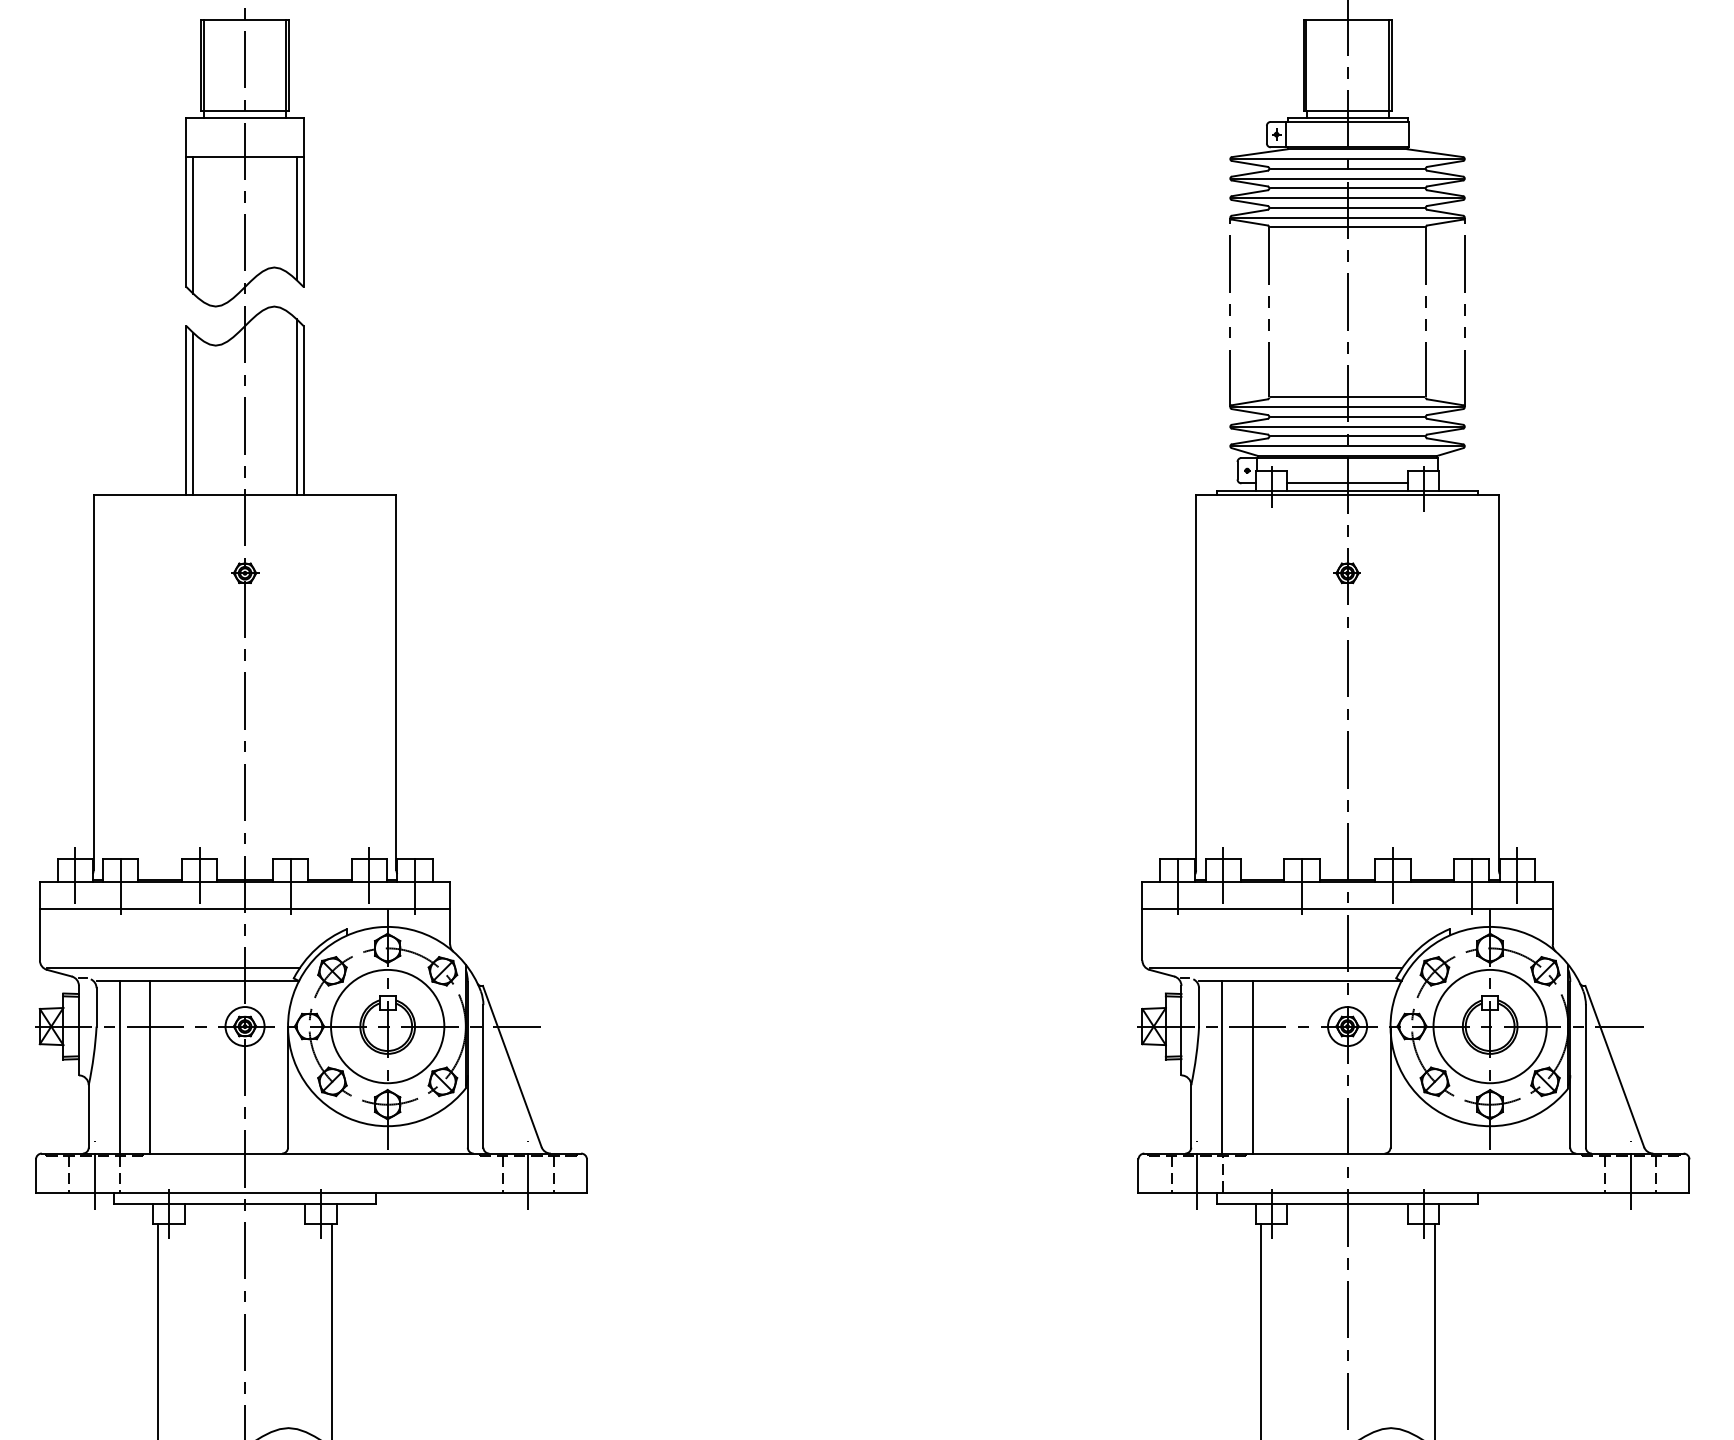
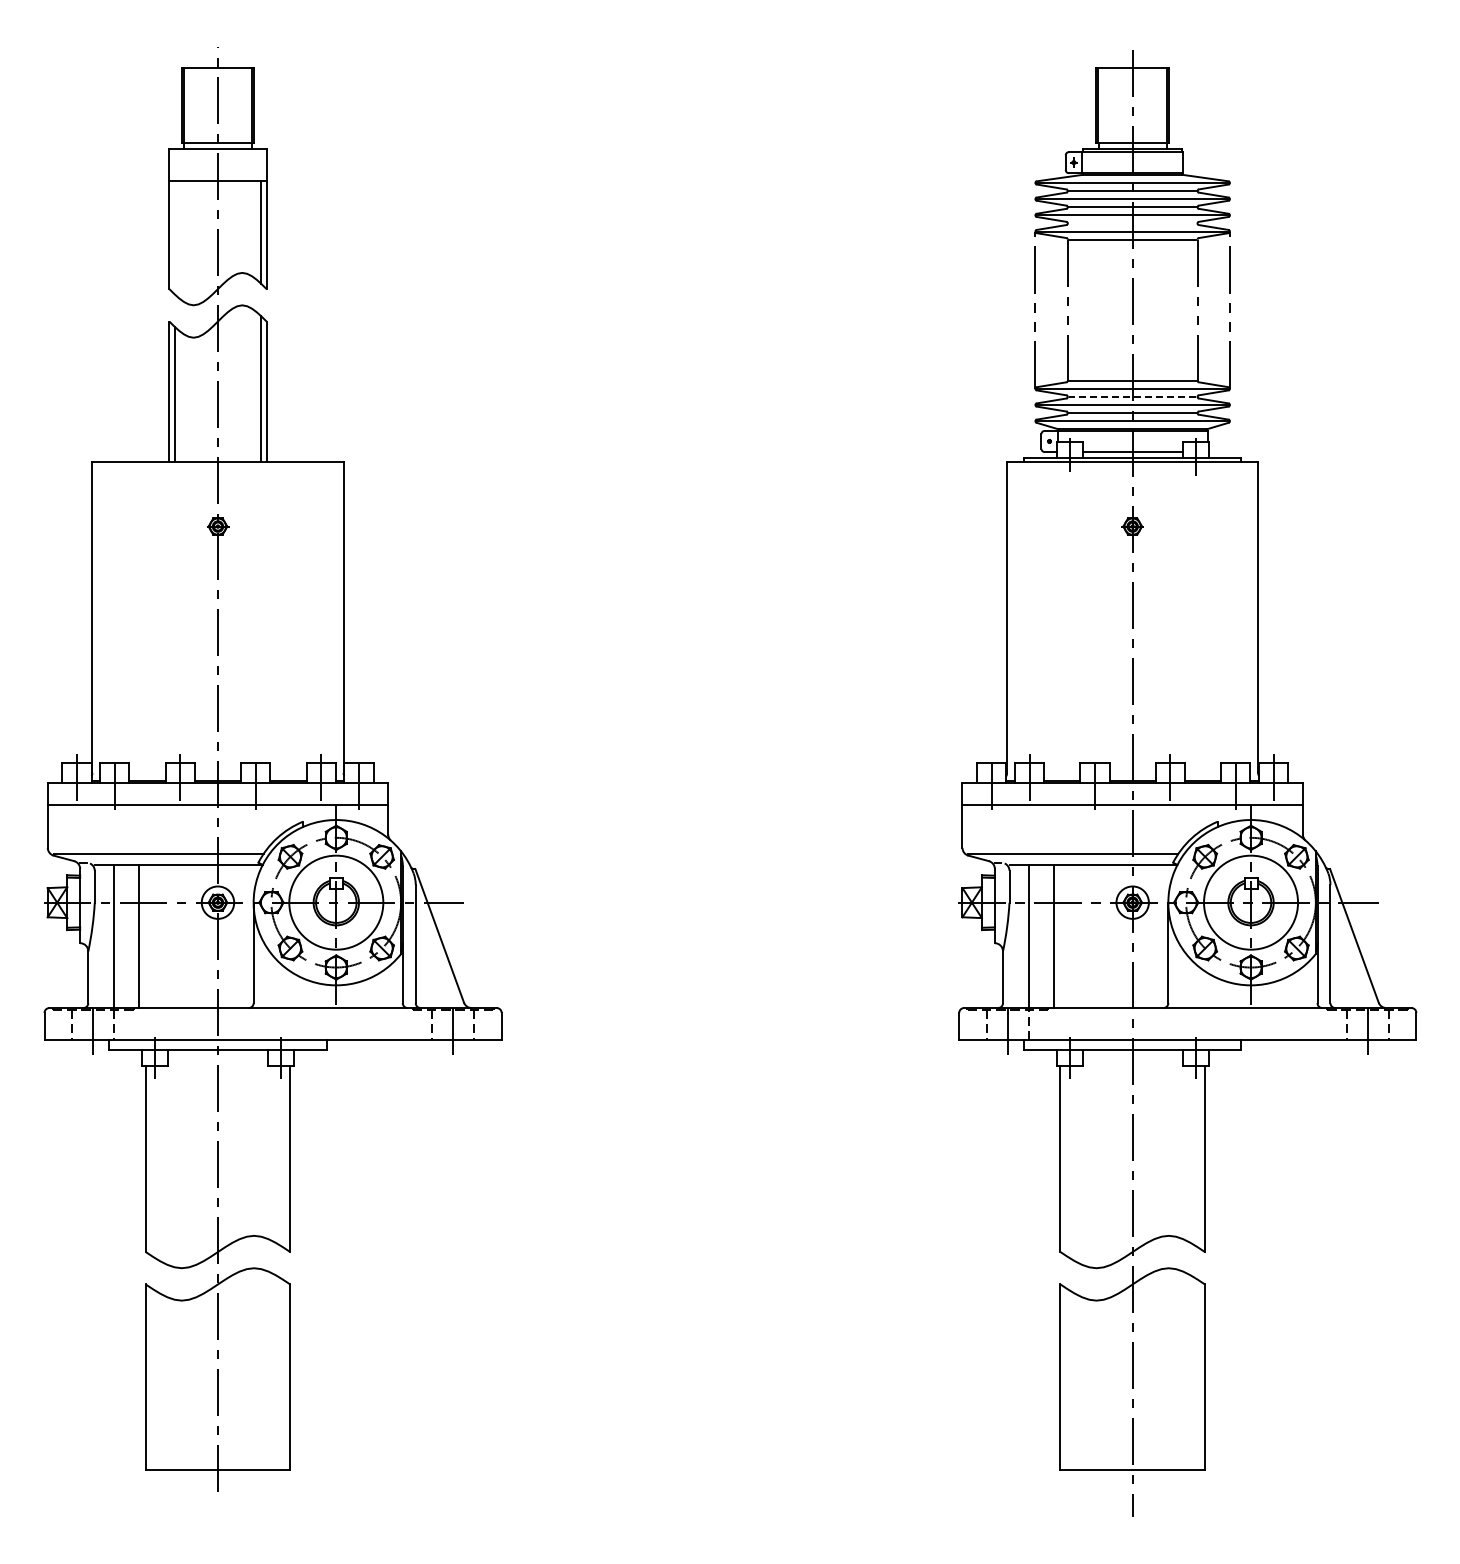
line: (1347, 207) -> (1132, 223), removed
line: (193, 224) -> (175, 237), removed
line: (1347, 416) -> (1132, 396), solid -> dashed

